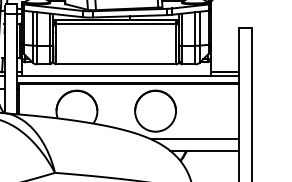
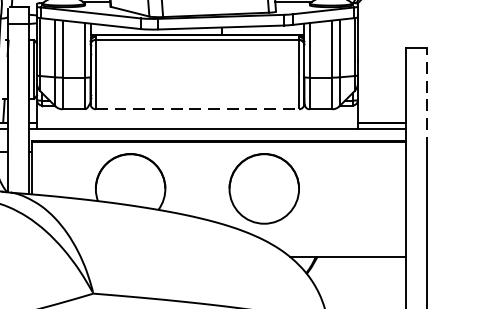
line: (251, 57) -> (427, 97), solid -> dashed
line: (116, 64) -> (197, 109), solid -> dashed
line: (194, 139) -> (330, 236), removed

